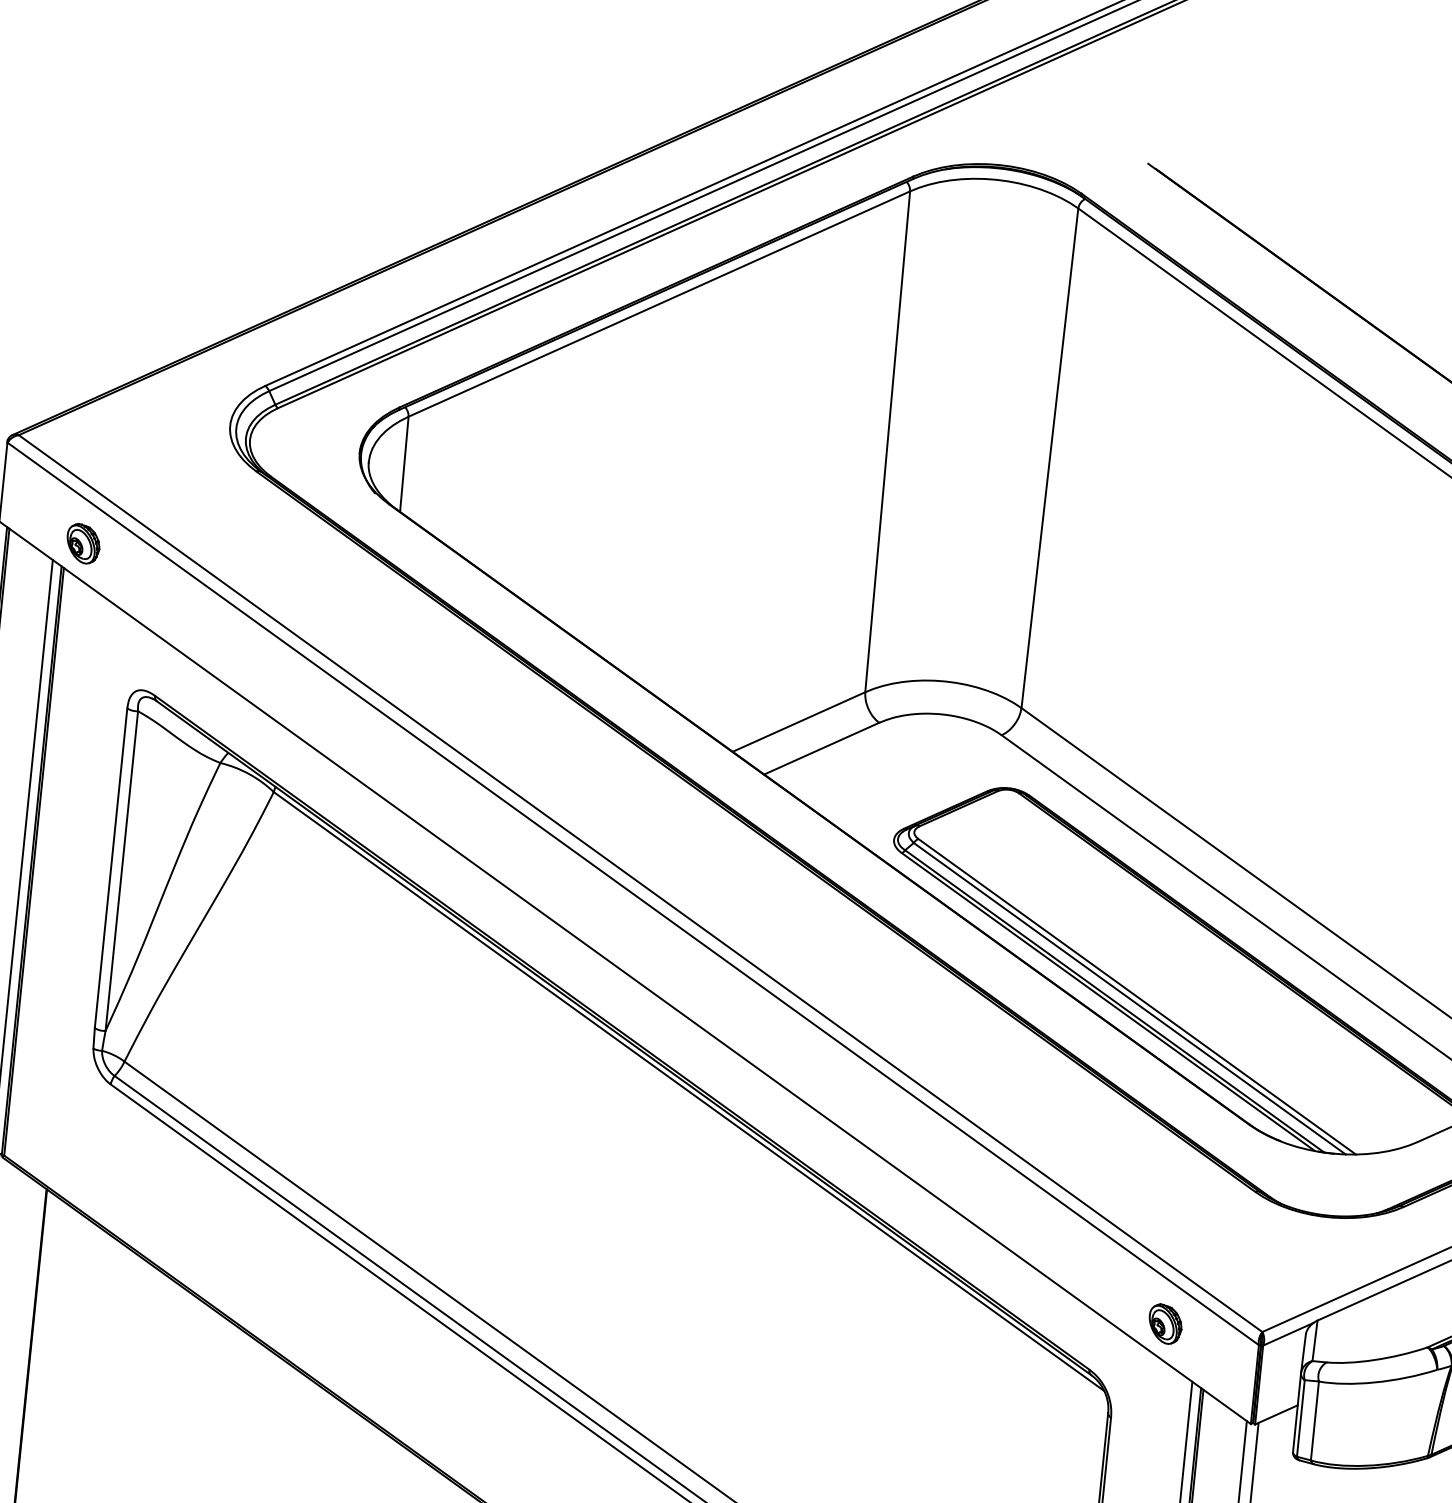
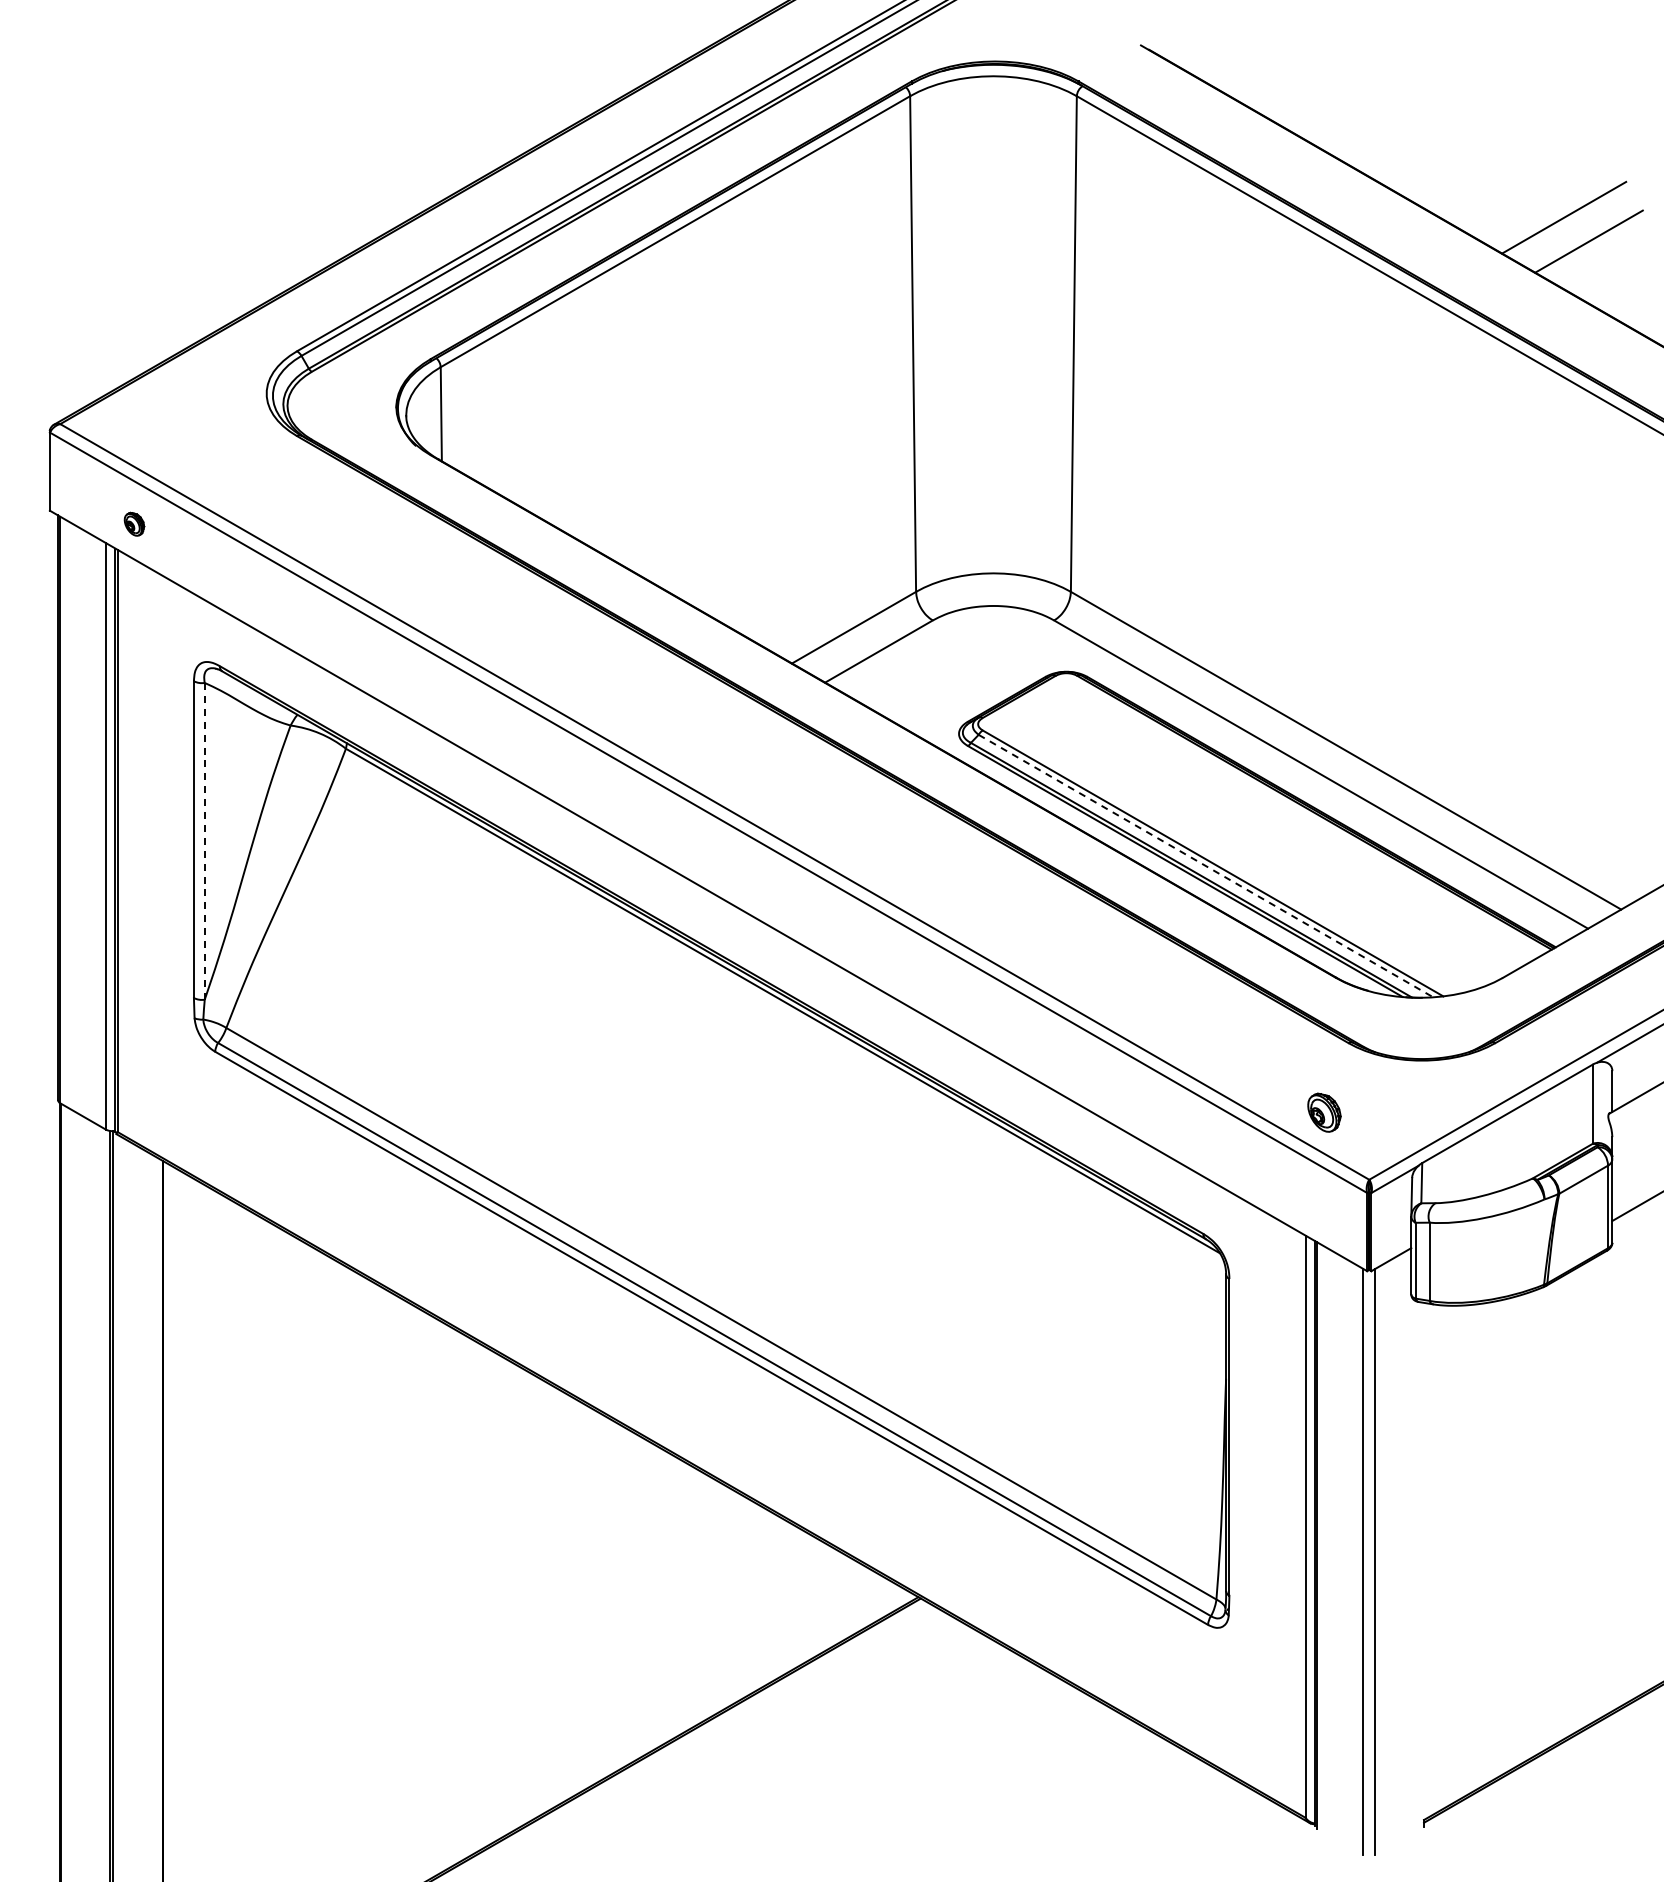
part: (83, 544) -> (134, 524), size x0.6
line: (121, 870) -> (204, 840), solid -> dashed
line: (1130, 999) -> (1206, 866), solid -> dashed
part: (1165, 1323) -> (1324, 1112), moved

